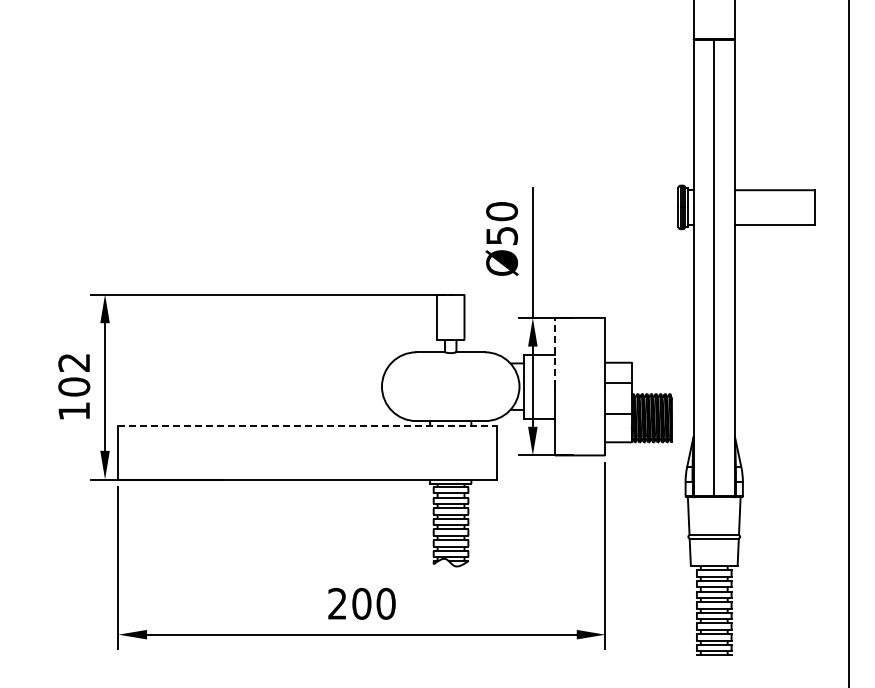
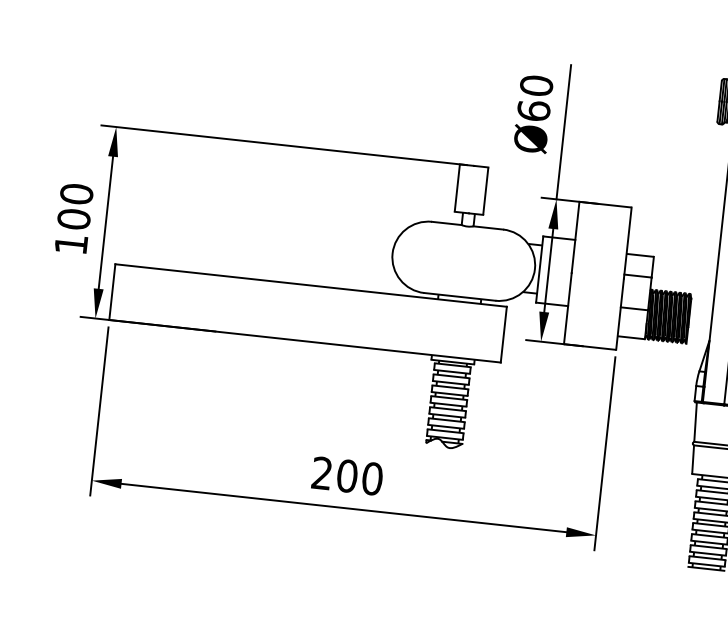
text: (502, 235) -> (534, 110), Ø50 -> Ø60
line: (555, 351) -> (576, 236), dashed -> solid
text: (74, 362) -> (77, 193), 102 -> 100
line: (307, 425) -> (311, 285), dashed -> solid

